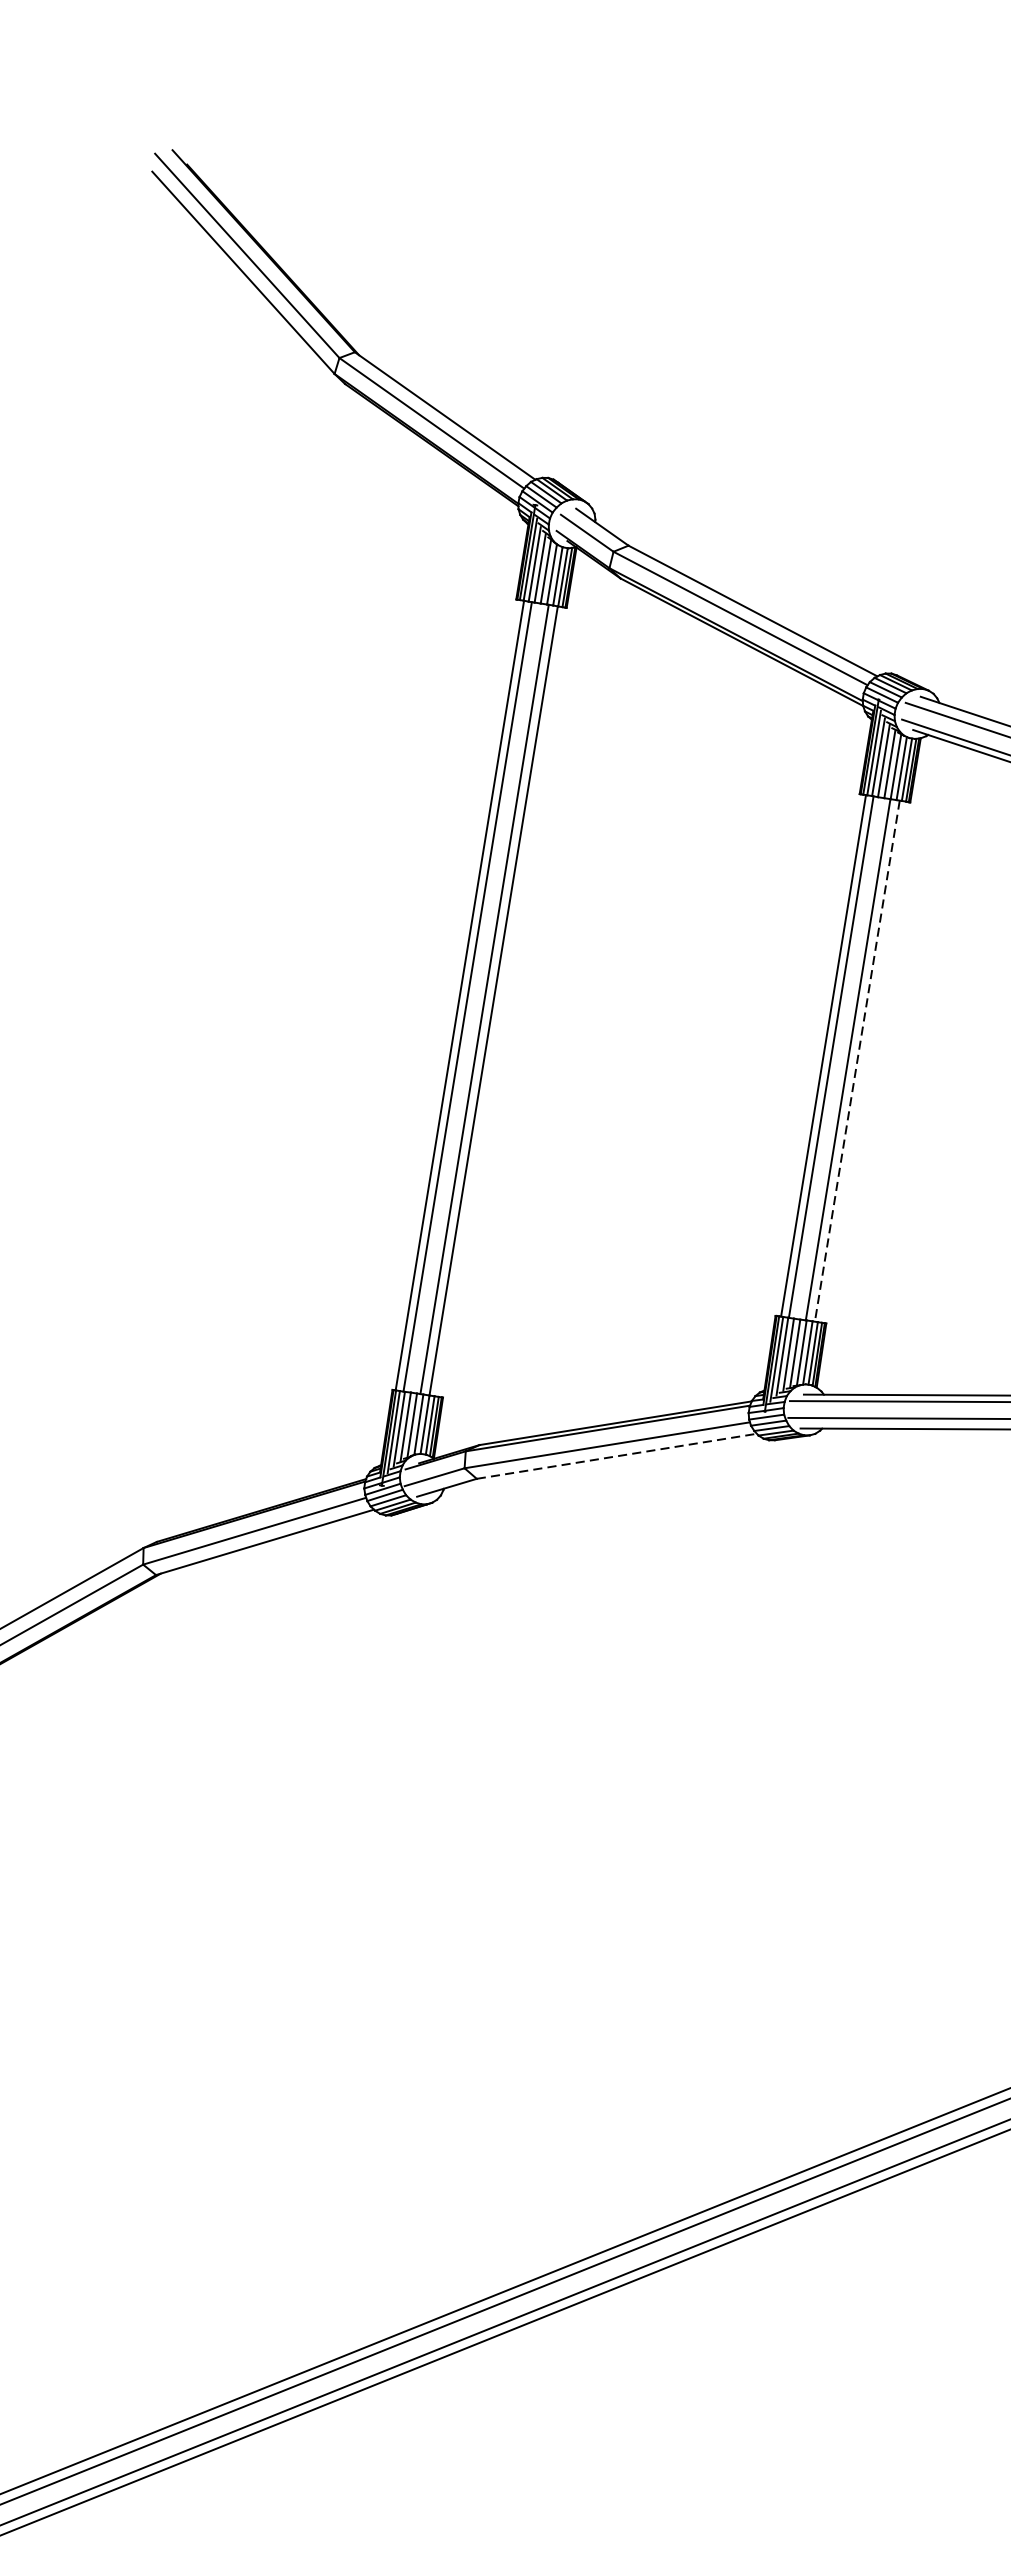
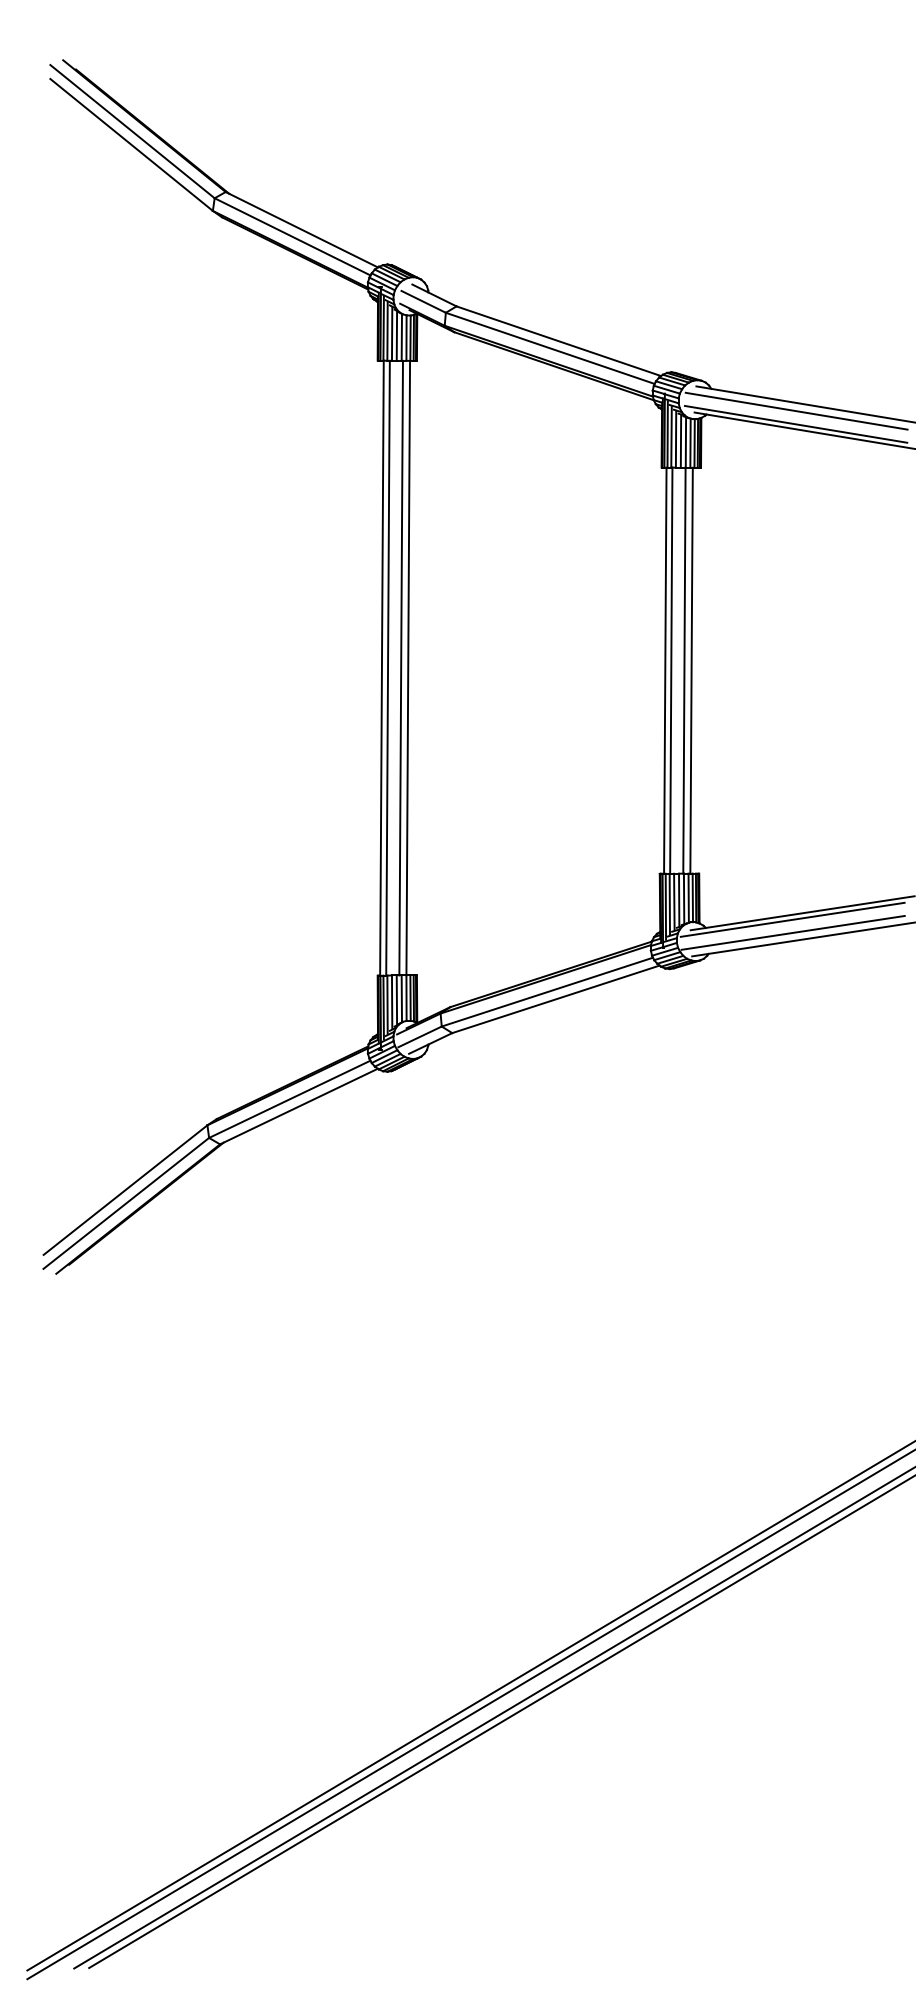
line: (857, 1060) -> (691, 670), dashed -> solid
line: (617, 1456) -> (556, 999), dashed -> solid

